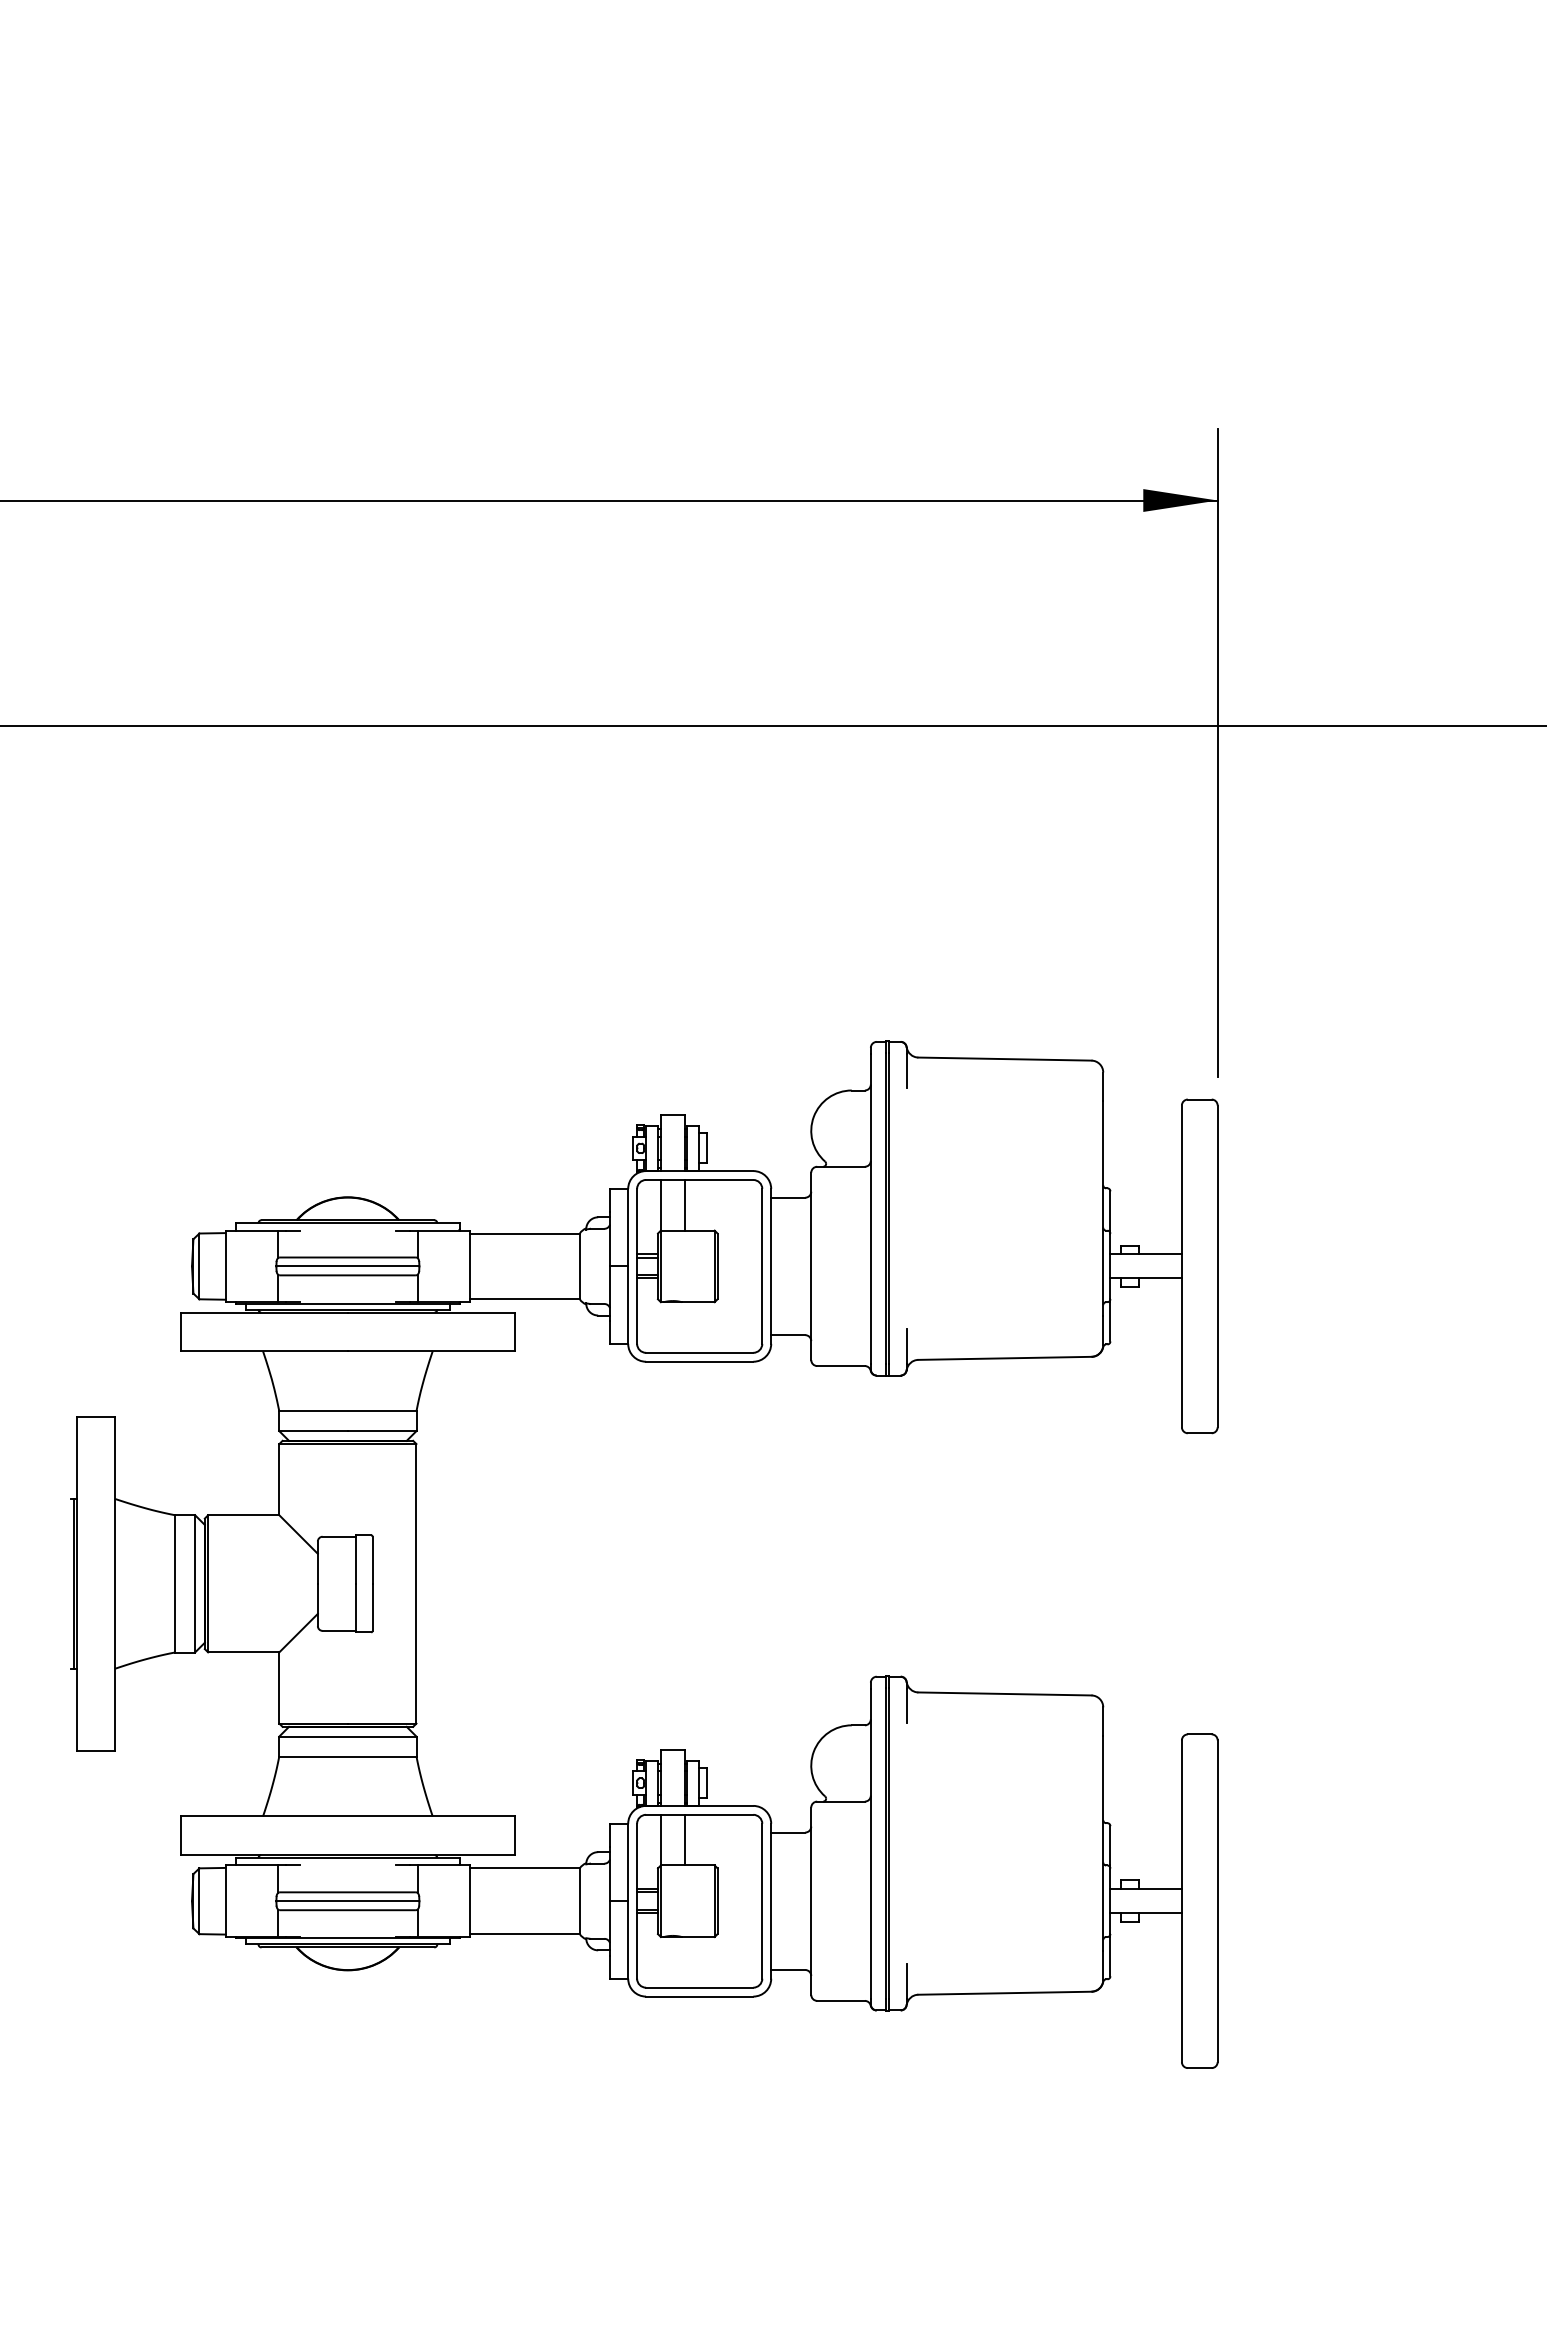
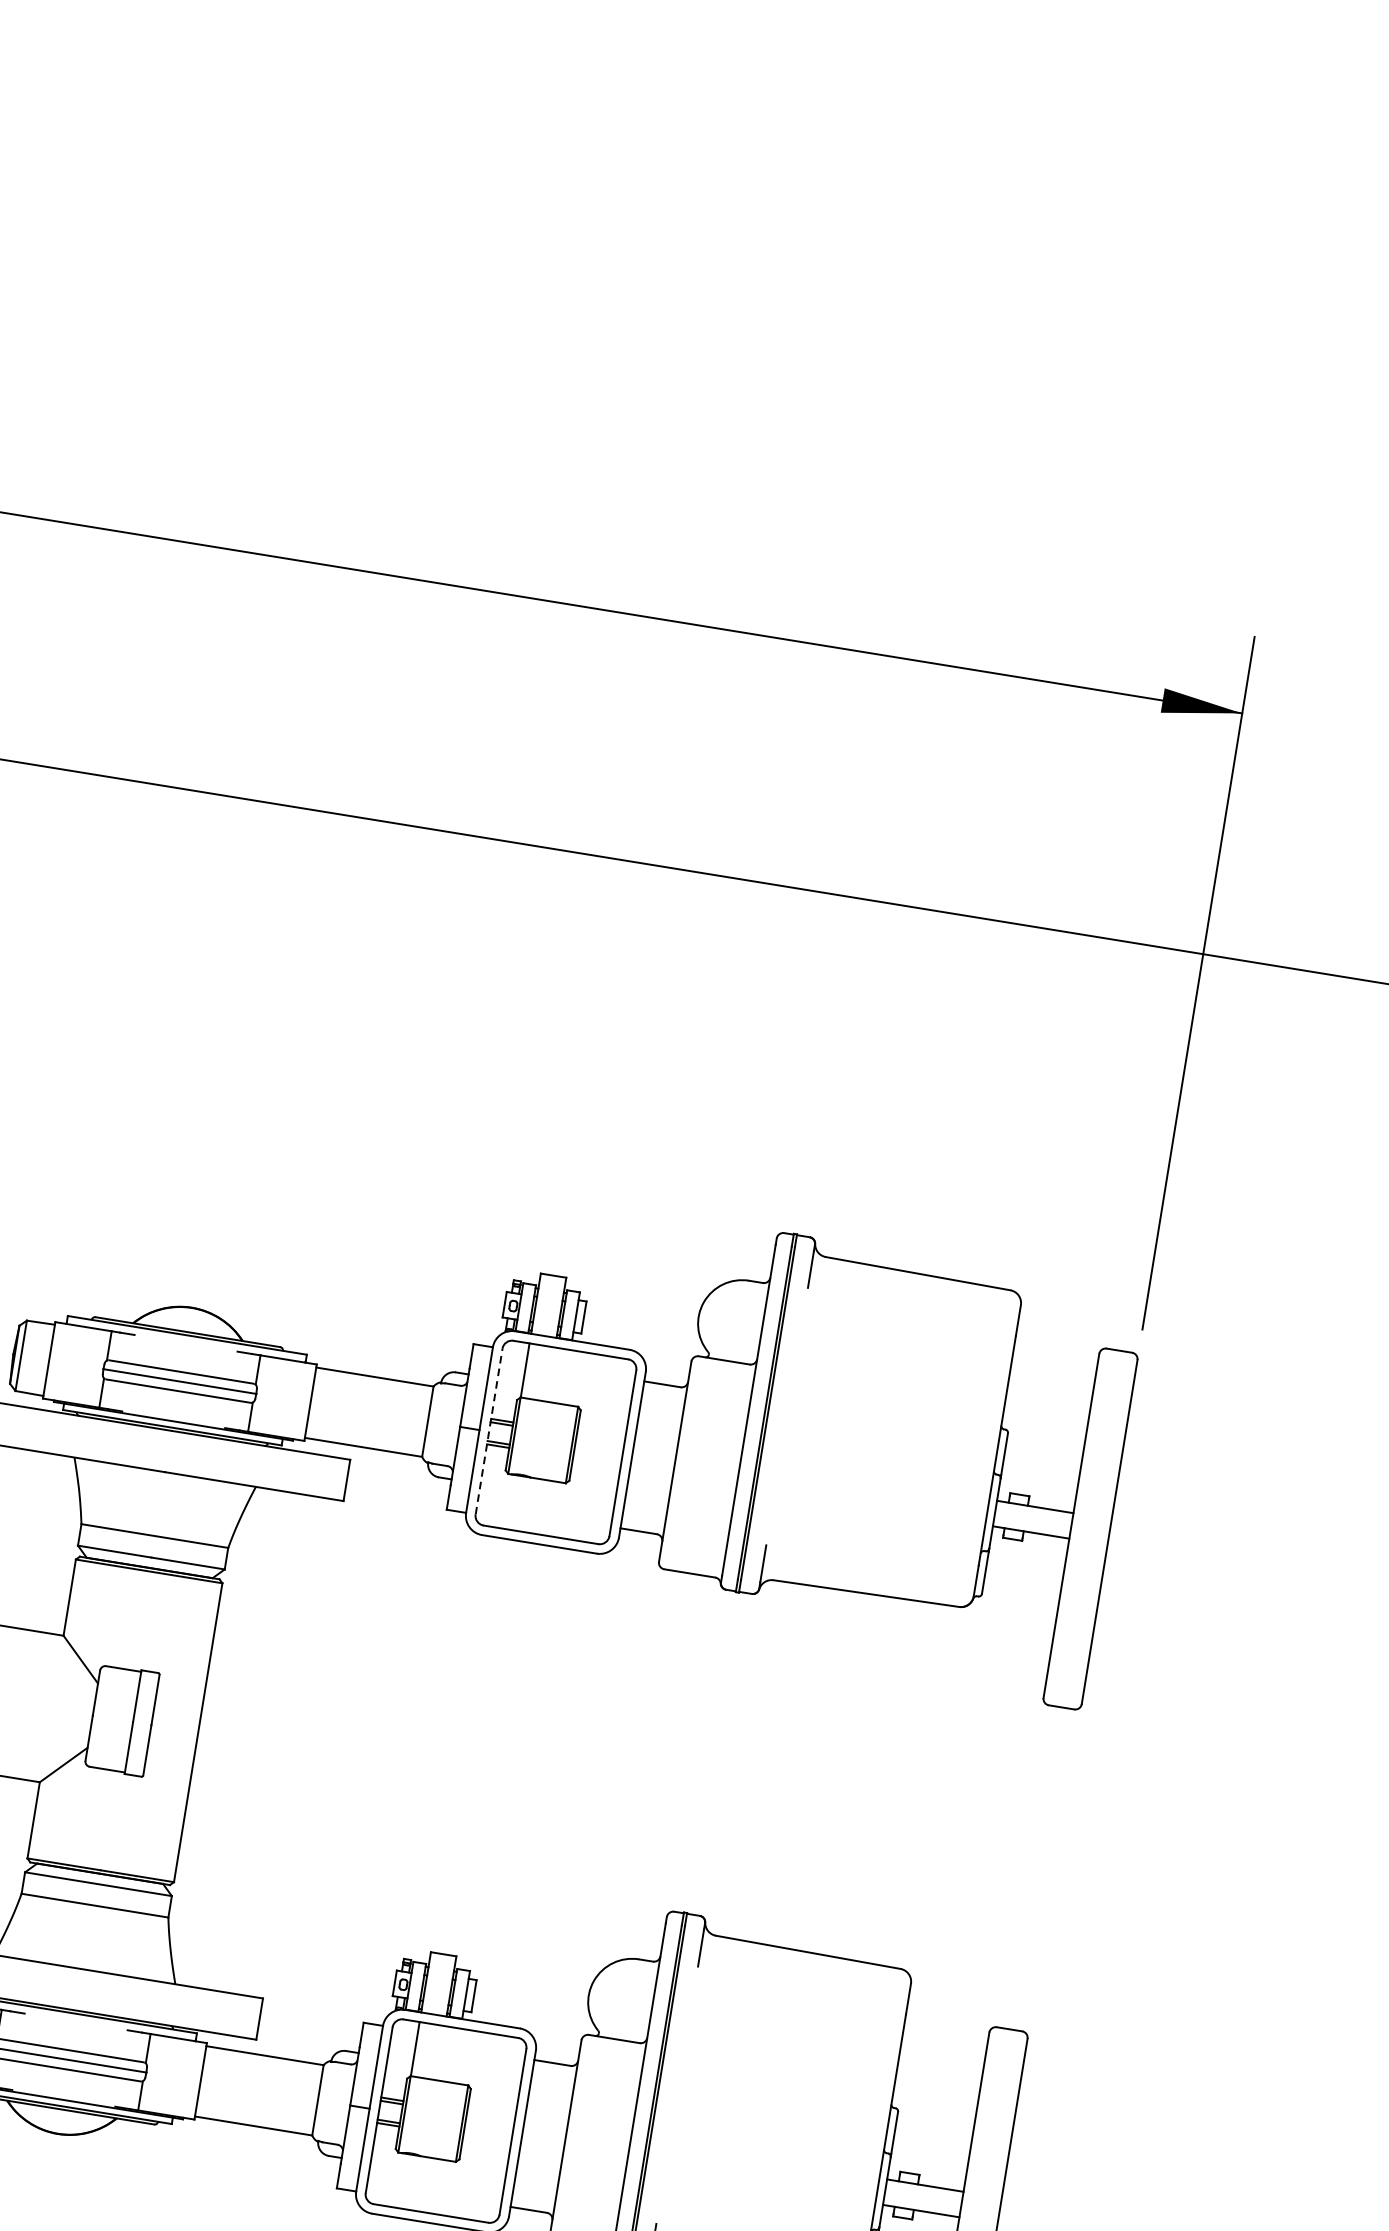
line: (684, 1205) -> (550, 1374), removed
line: (637, 1265) -> (489, 1430), solid -> dashed
line: (684, 1839) -> (440, 2052), removed

